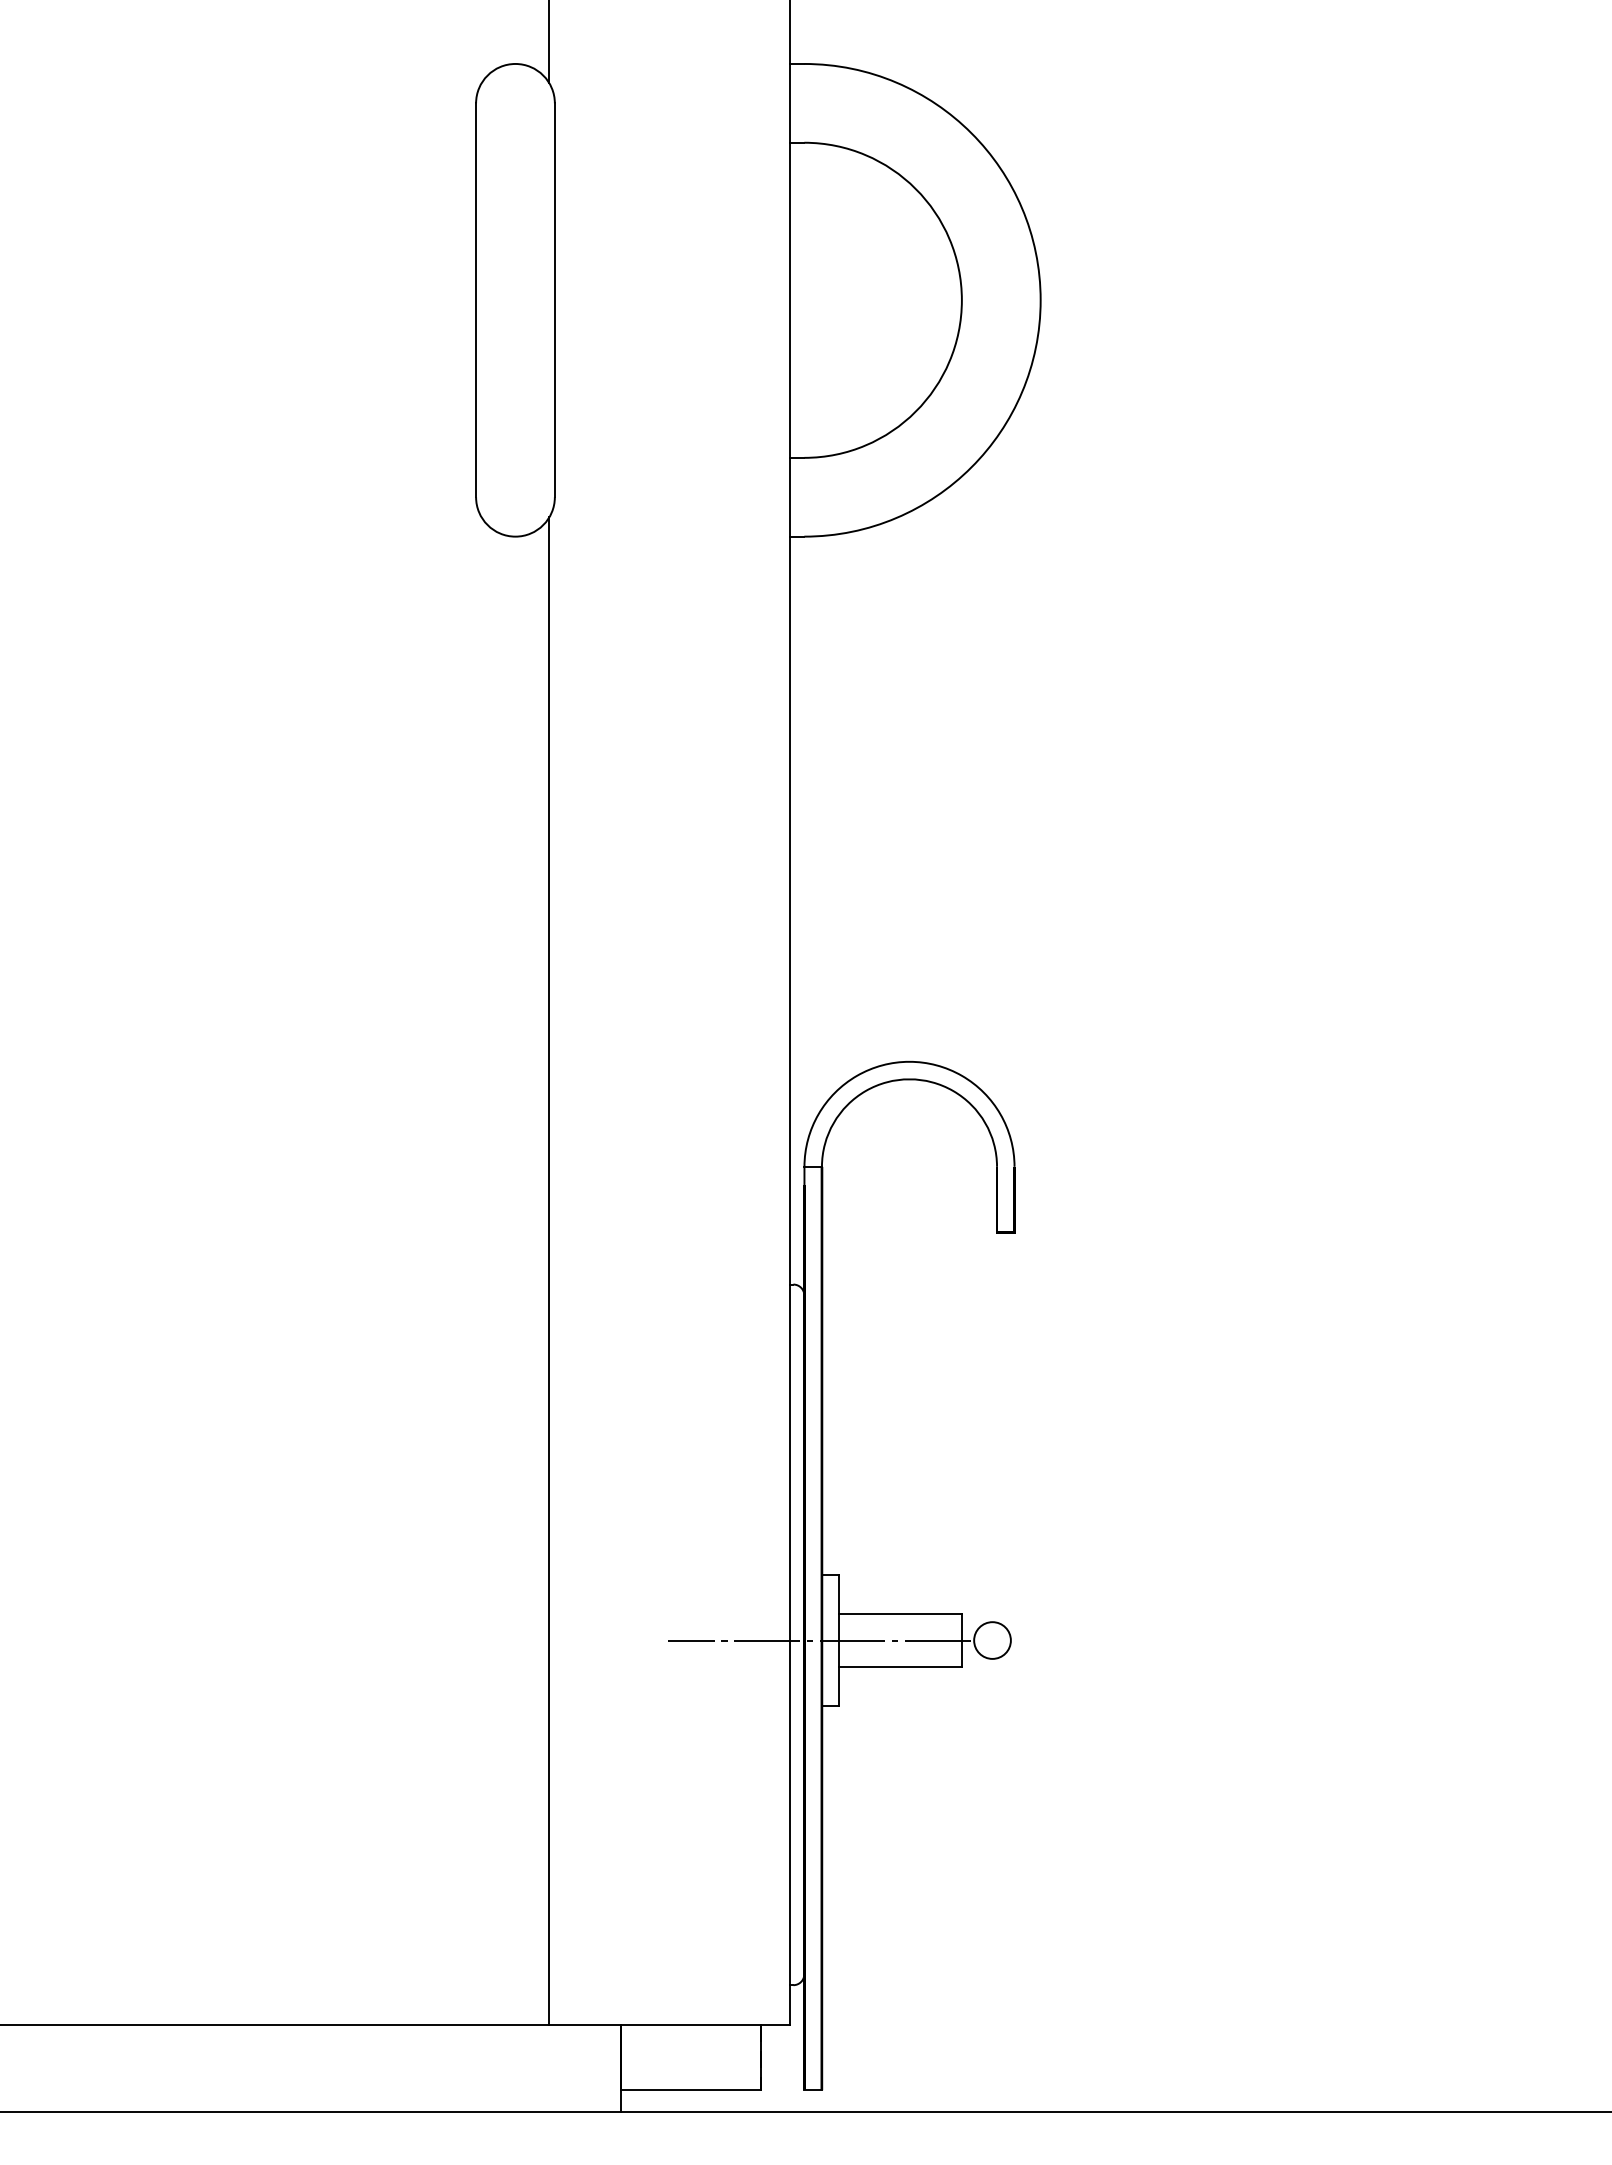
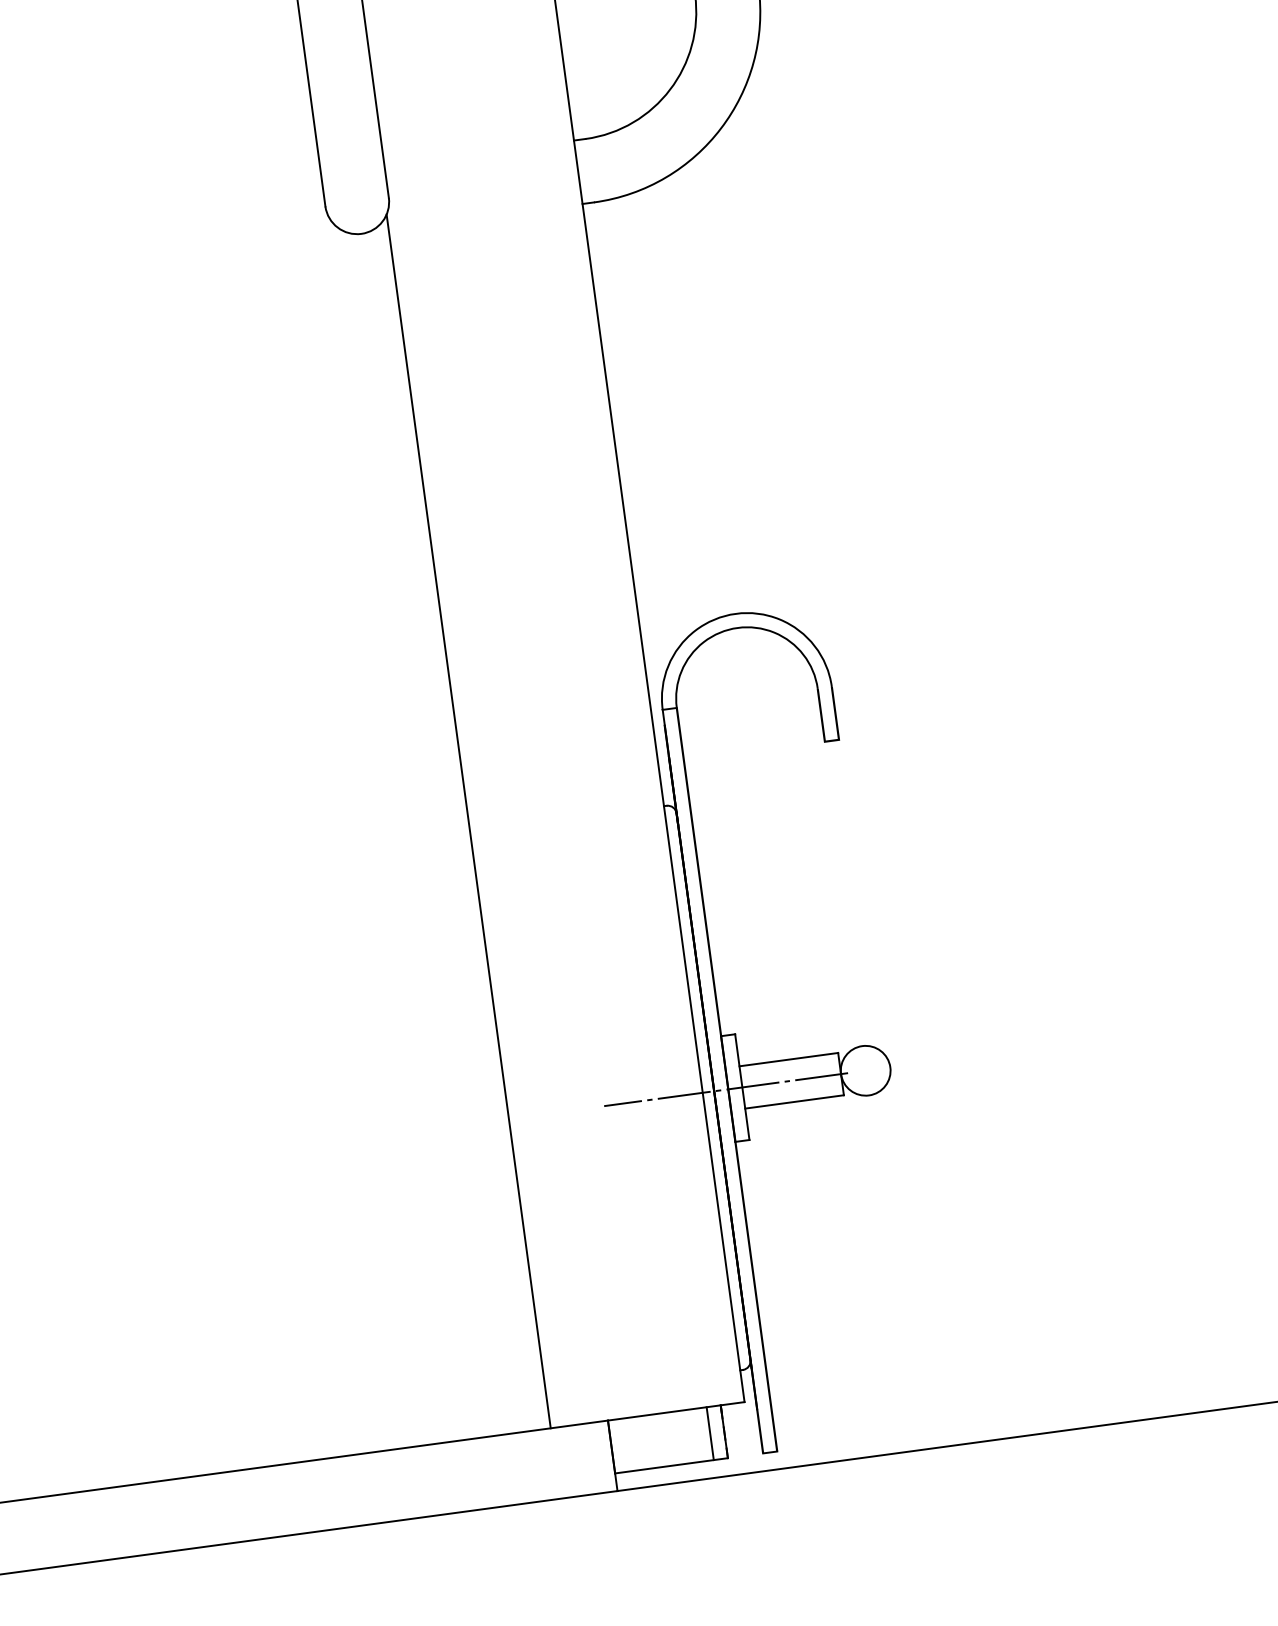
circle: (992, 1640) -> (865, 1070), size x1.67
line: (743, 2057) -> (710, 1433), added

